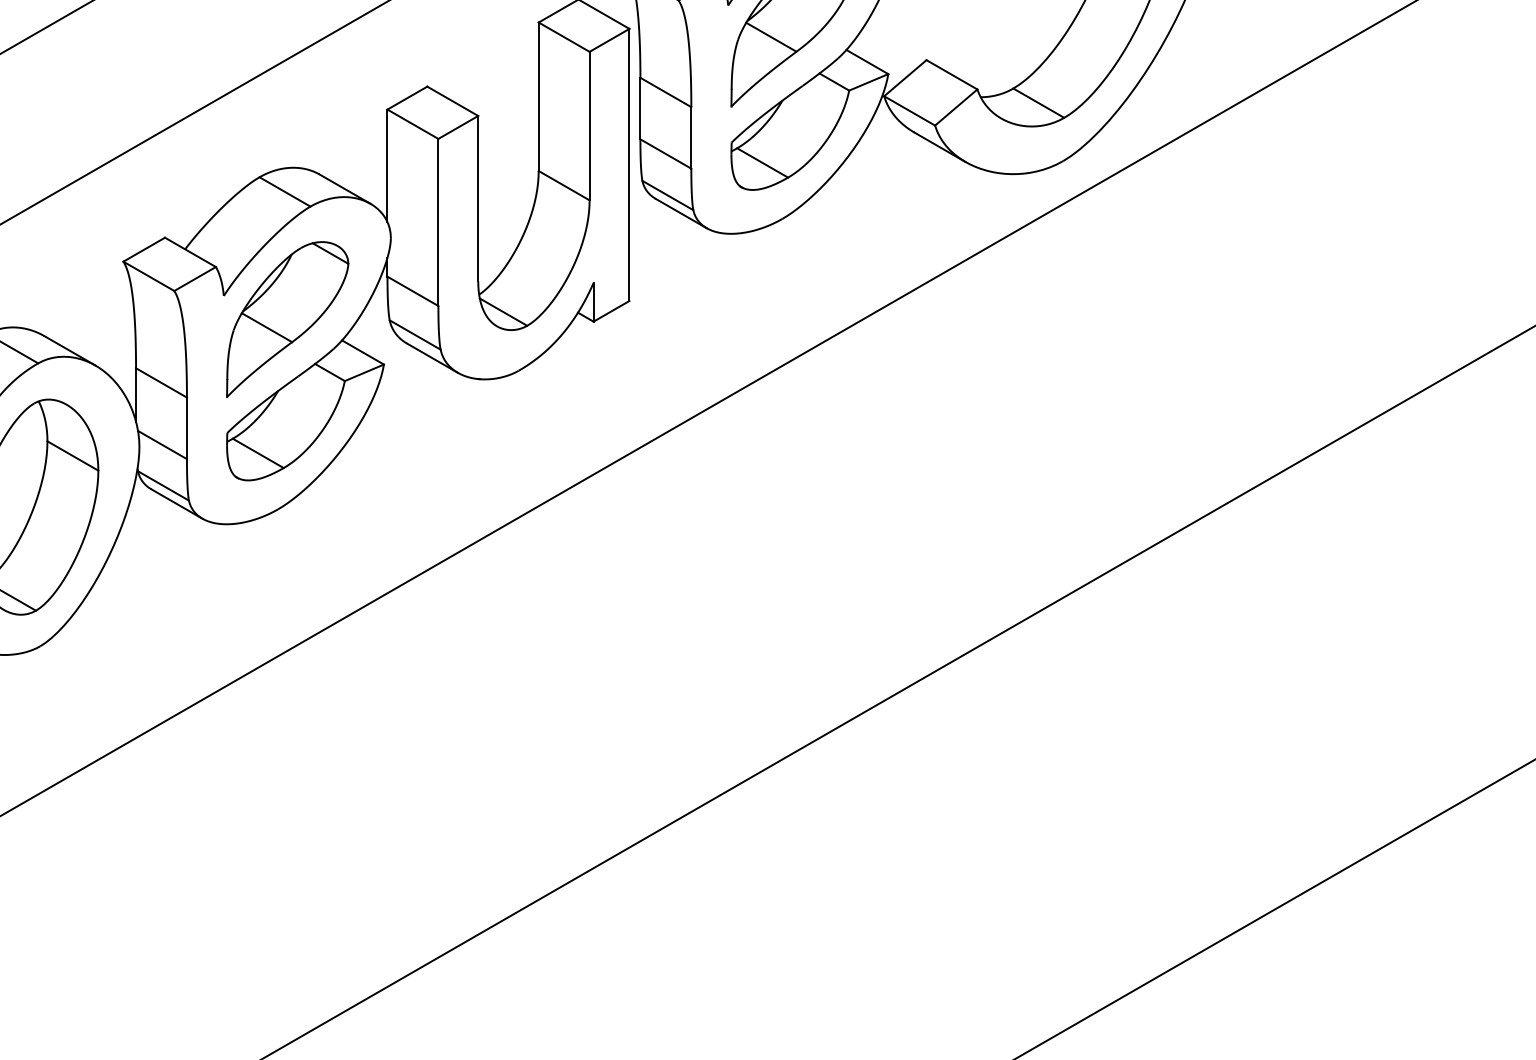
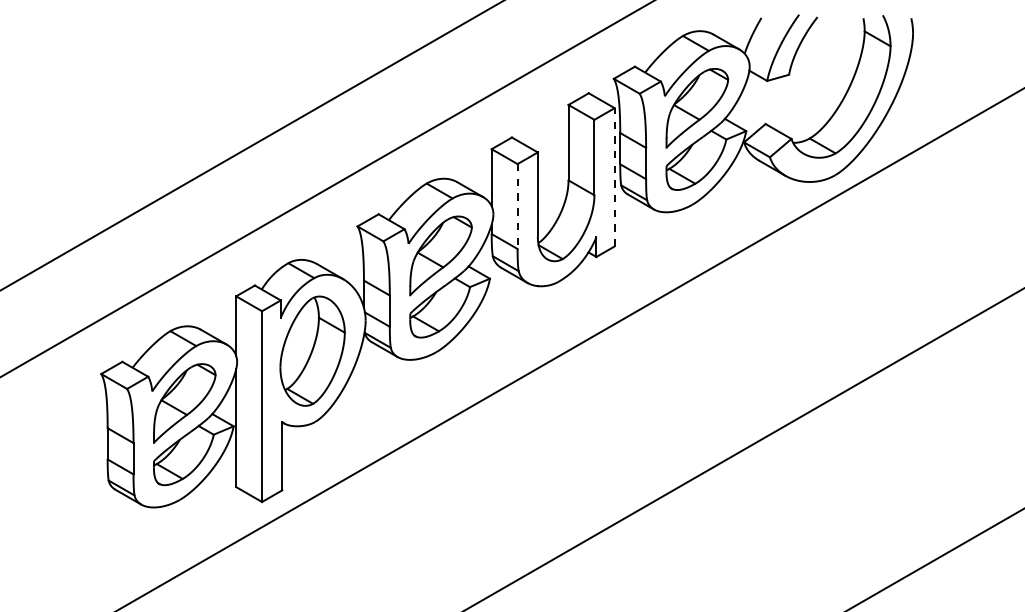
line: (629, 163) -> (614, 176), solid -> dashed
line: (438, 224) -> (517, 207), solid -> dashed

